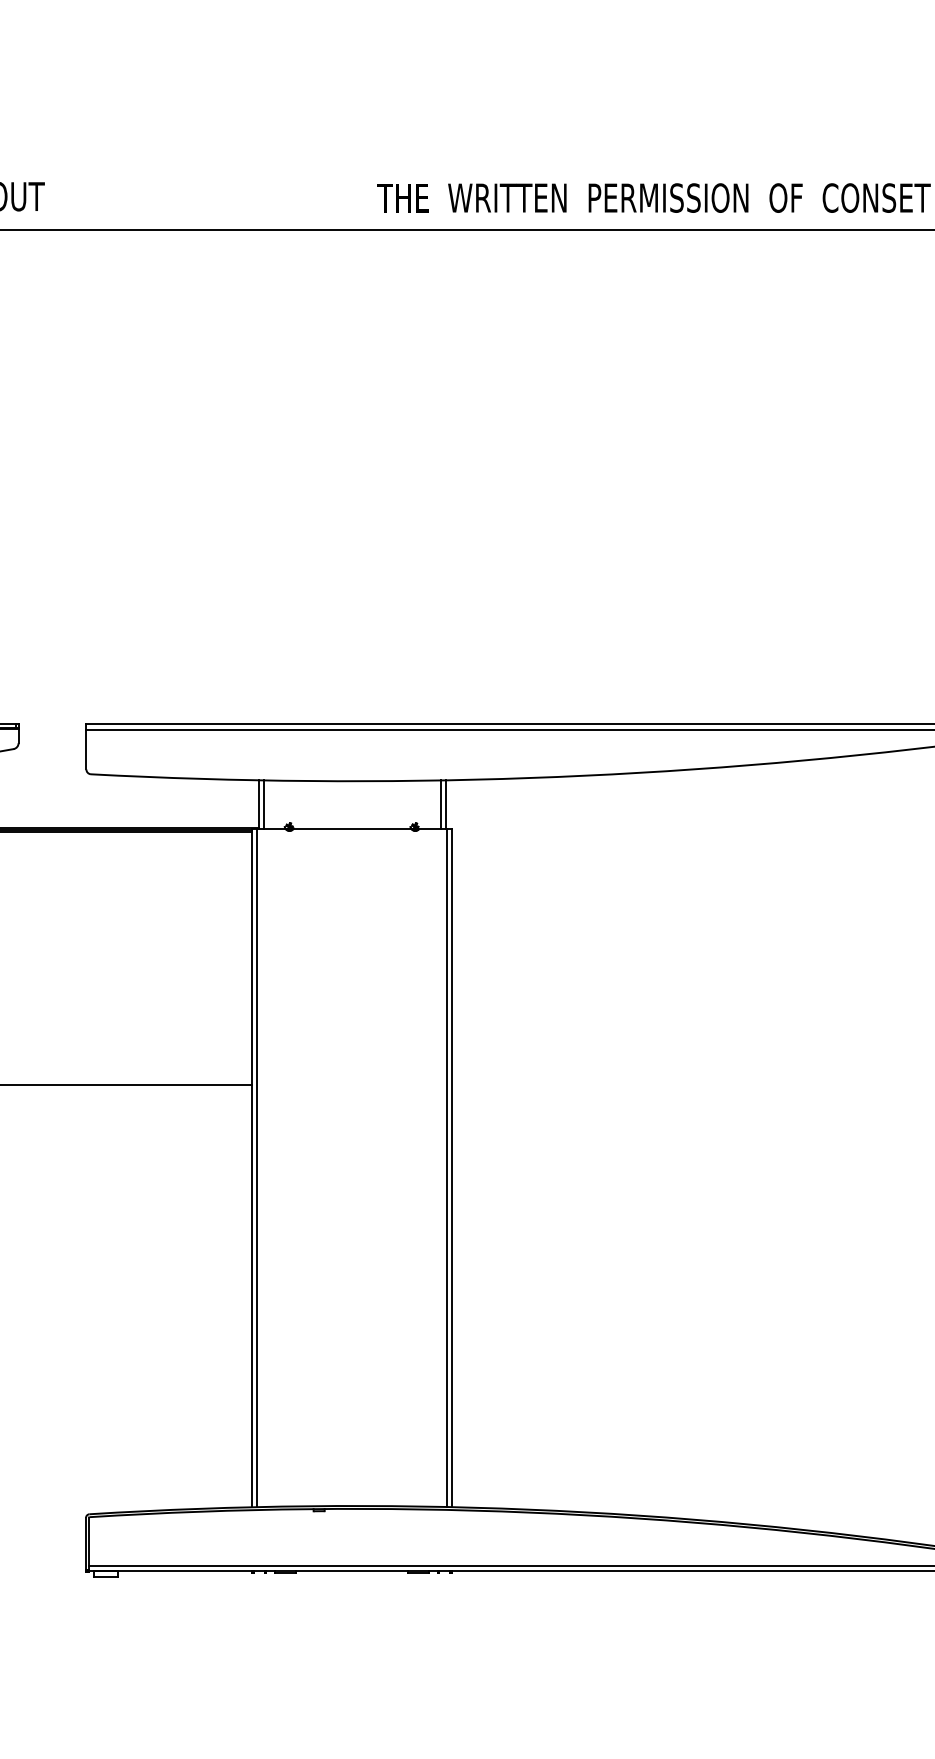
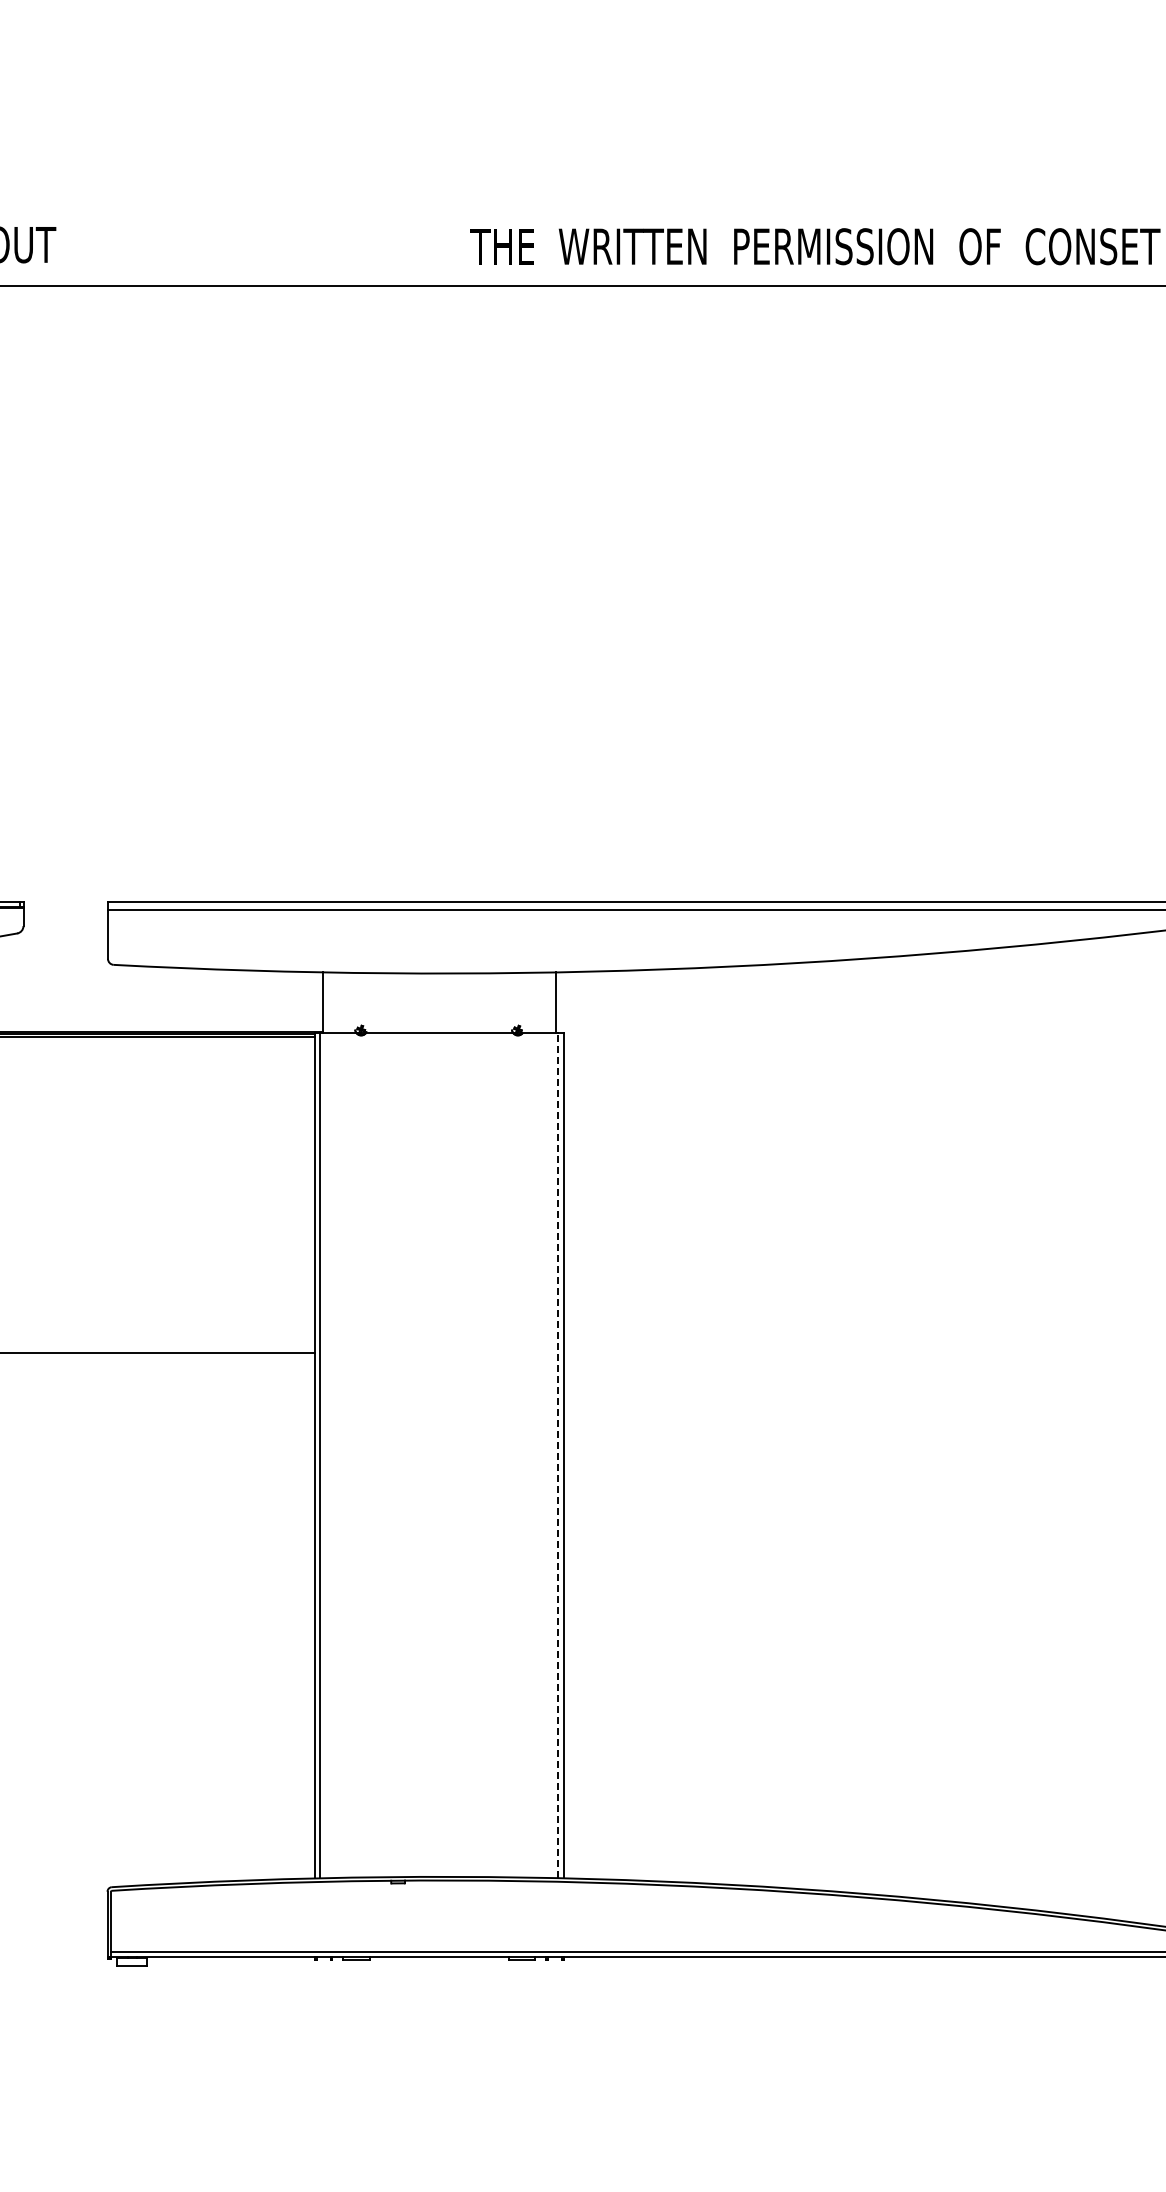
line: (263, 804) -> (328, 1002), removed
line: (441, 804) -> (550, 1002), removed
line: (447, 1167) -> (558, 1455), solid -> dashed

